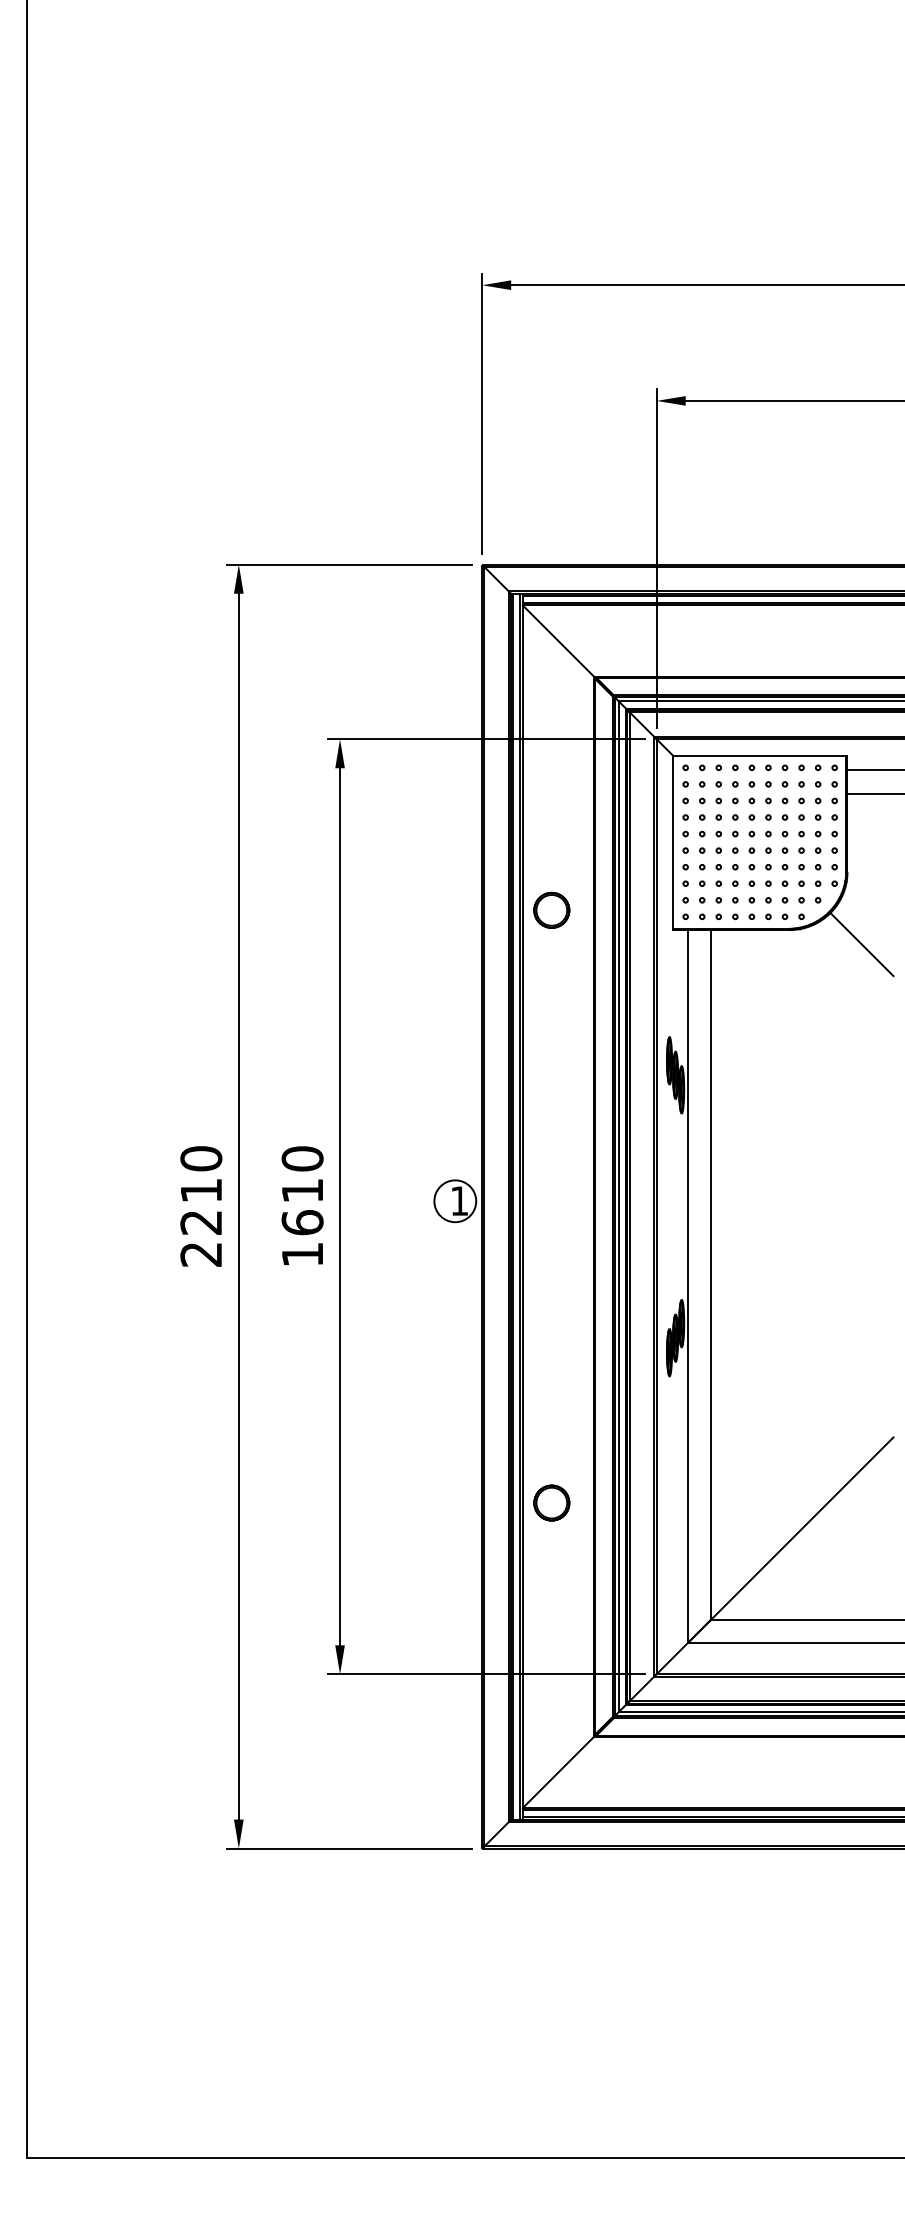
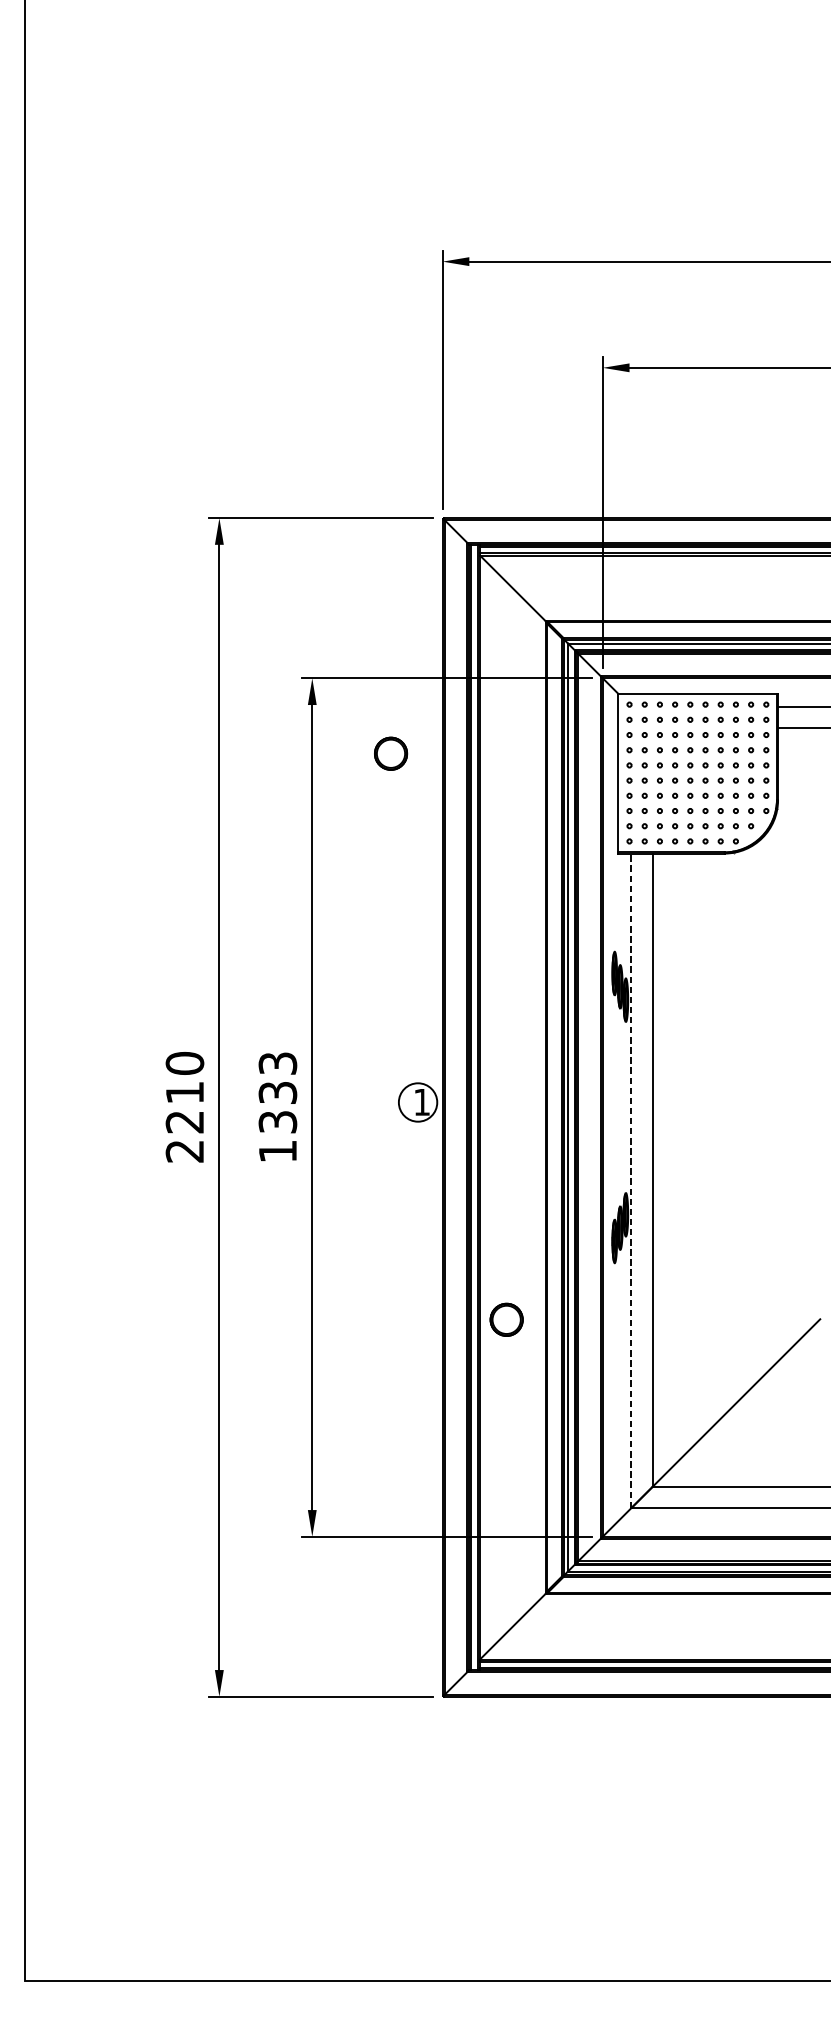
part: (551, 909) -> (390, 752), moved
line: (861, 944) -> (790, 866), removed
text: (302, 1190) -> (277, 1092), 1610 -> 1333
line: (687, 1286) -> (631, 1180), solid -> dashed
part: (551, 1502) -> (506, 1319), moved

